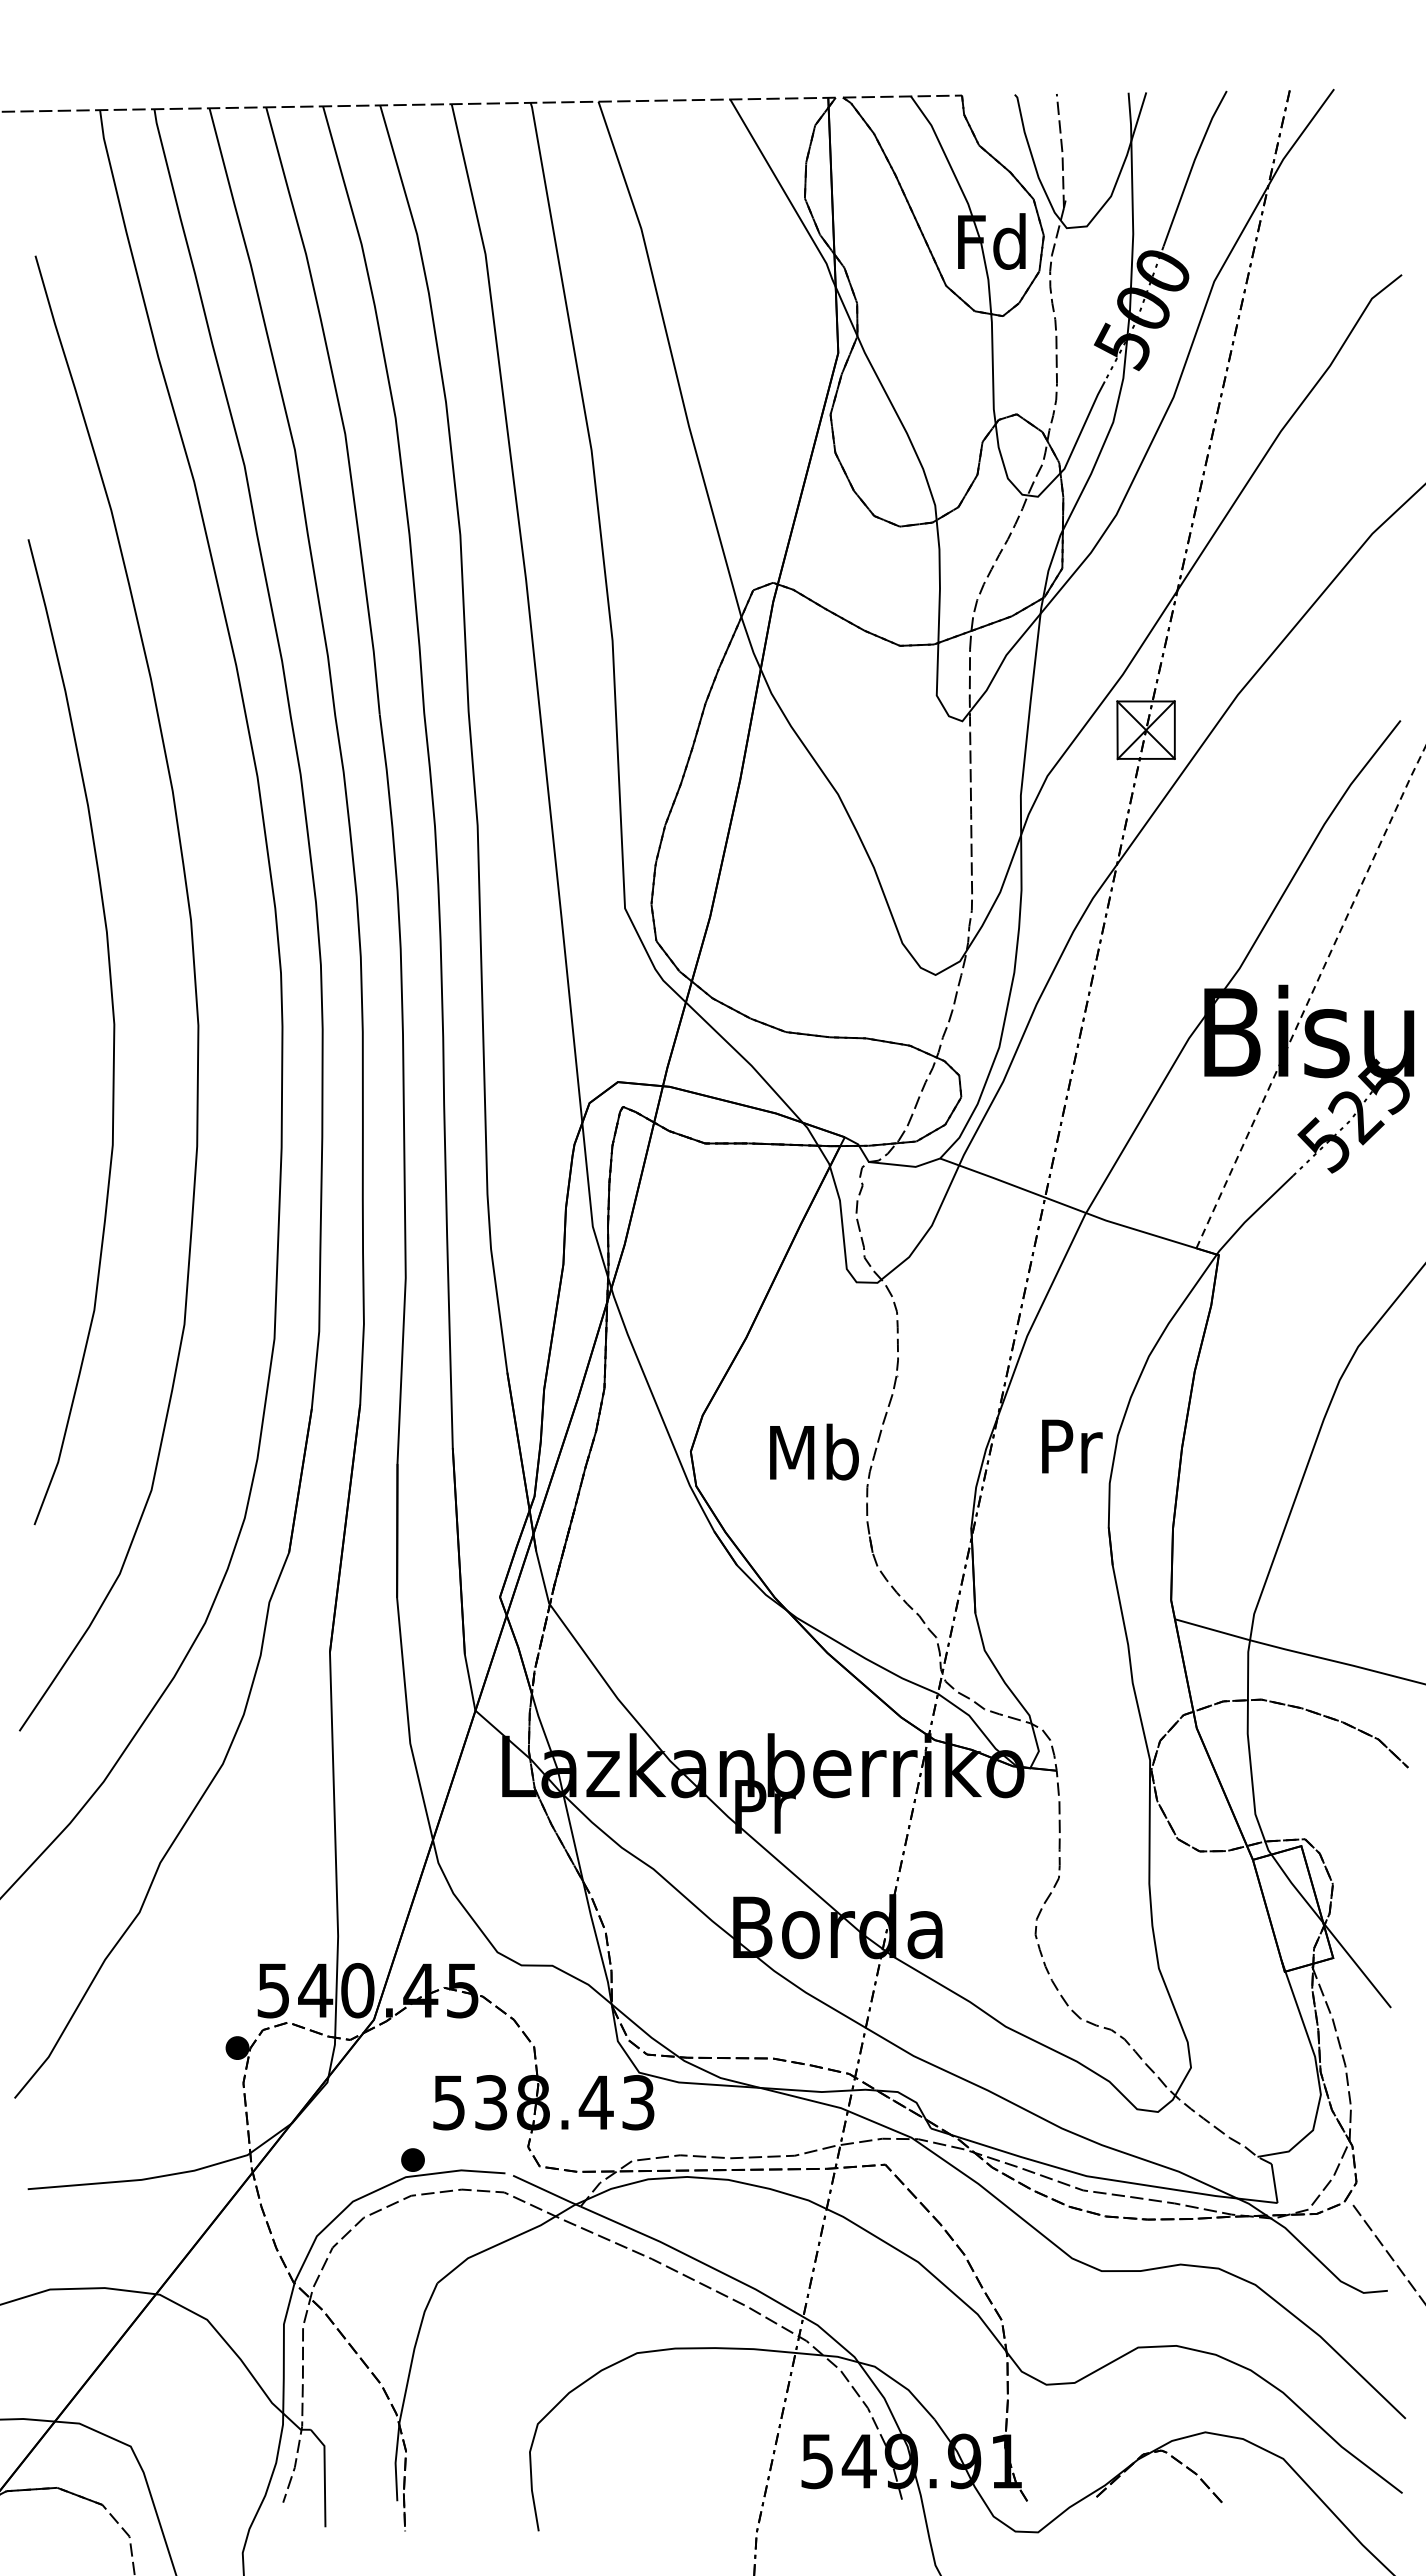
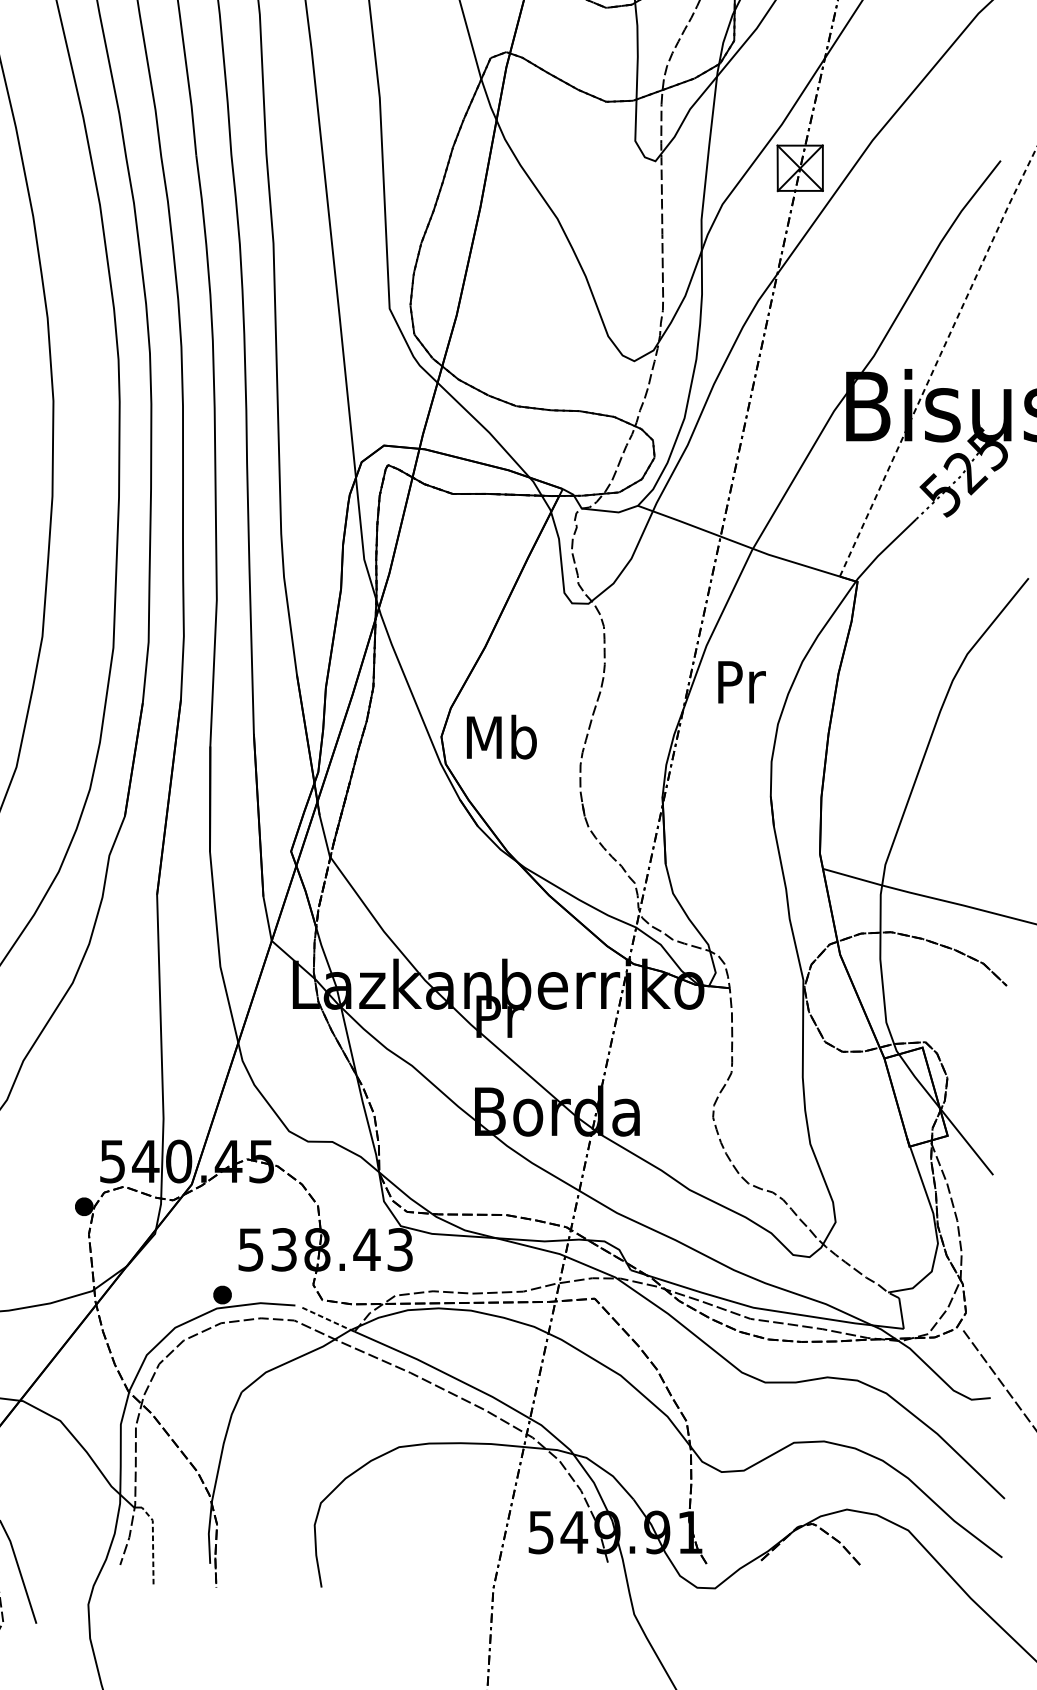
text: (1072, 1446) -> (742, 682), moved
text: (814, 1451) -> (501, 736), moved
line: (547, 2191) -> (328, 1319), solid -> dashed
line: (324, 2474) -> (152, 1542), solid -> dashed

